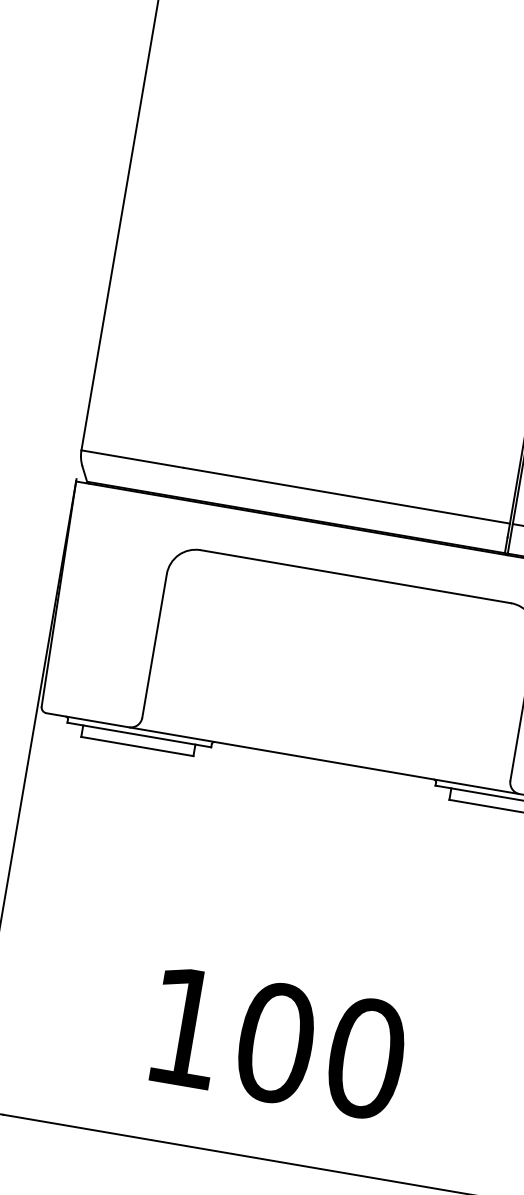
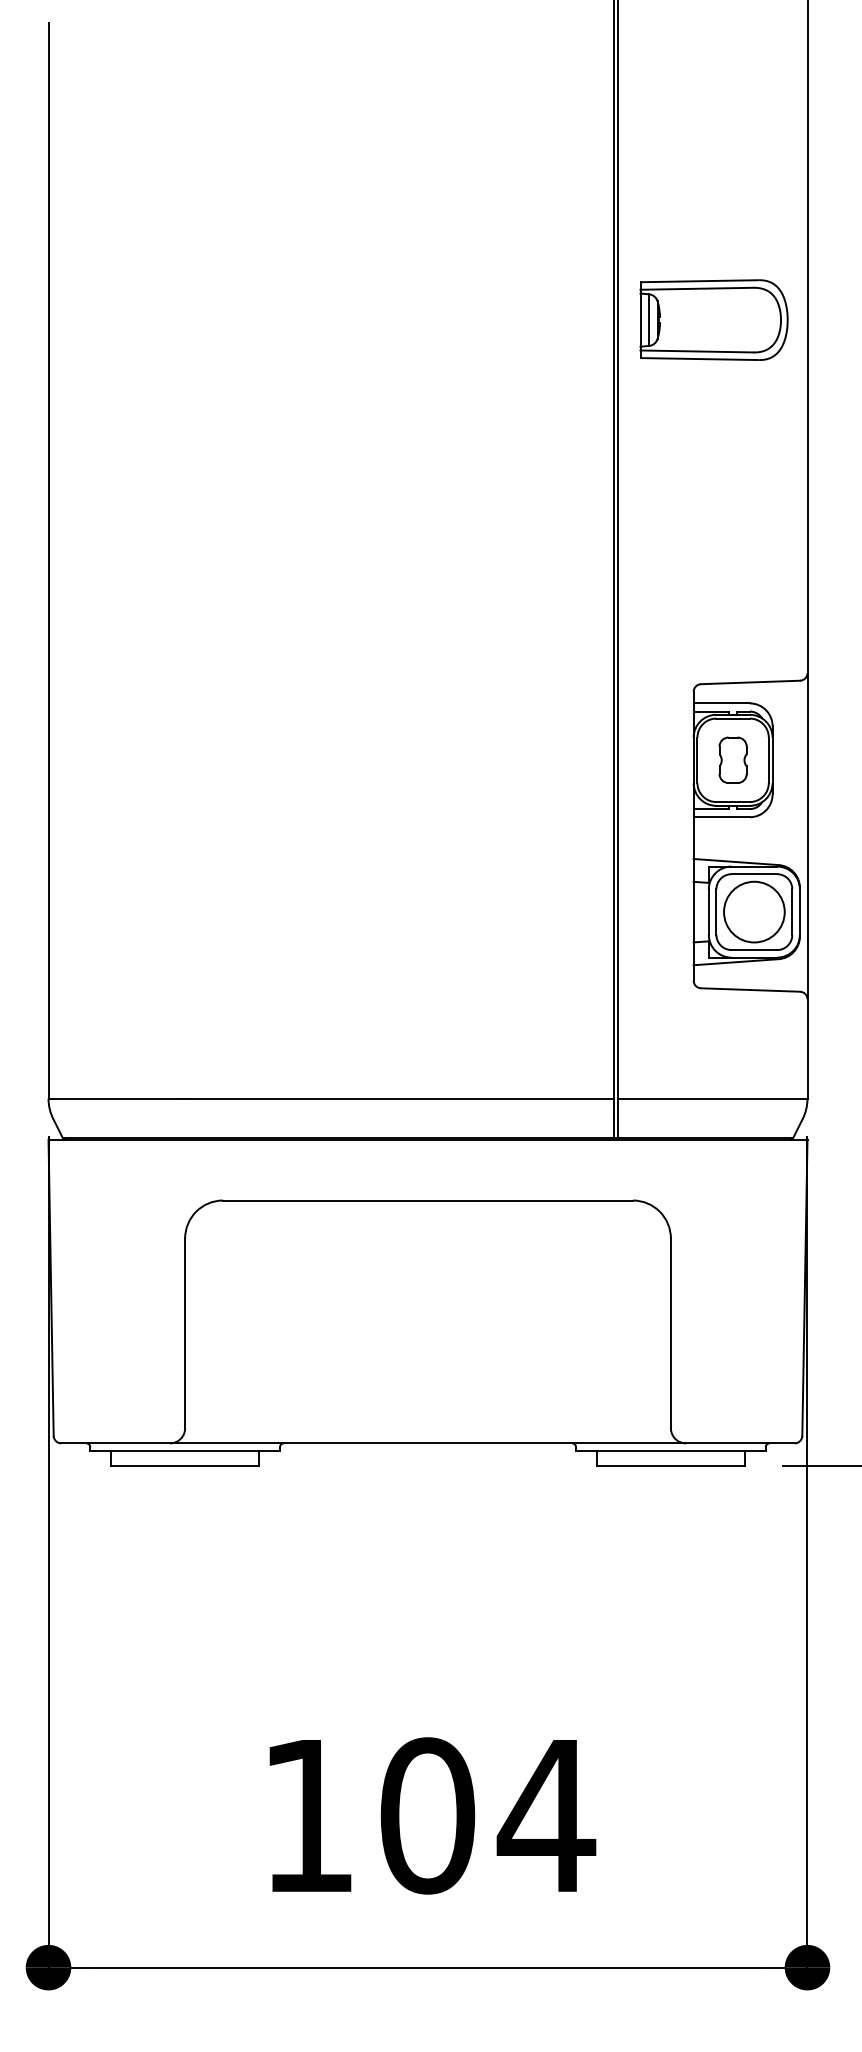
text: (365, 1058) -> (546, 1815), 100 -> 104

